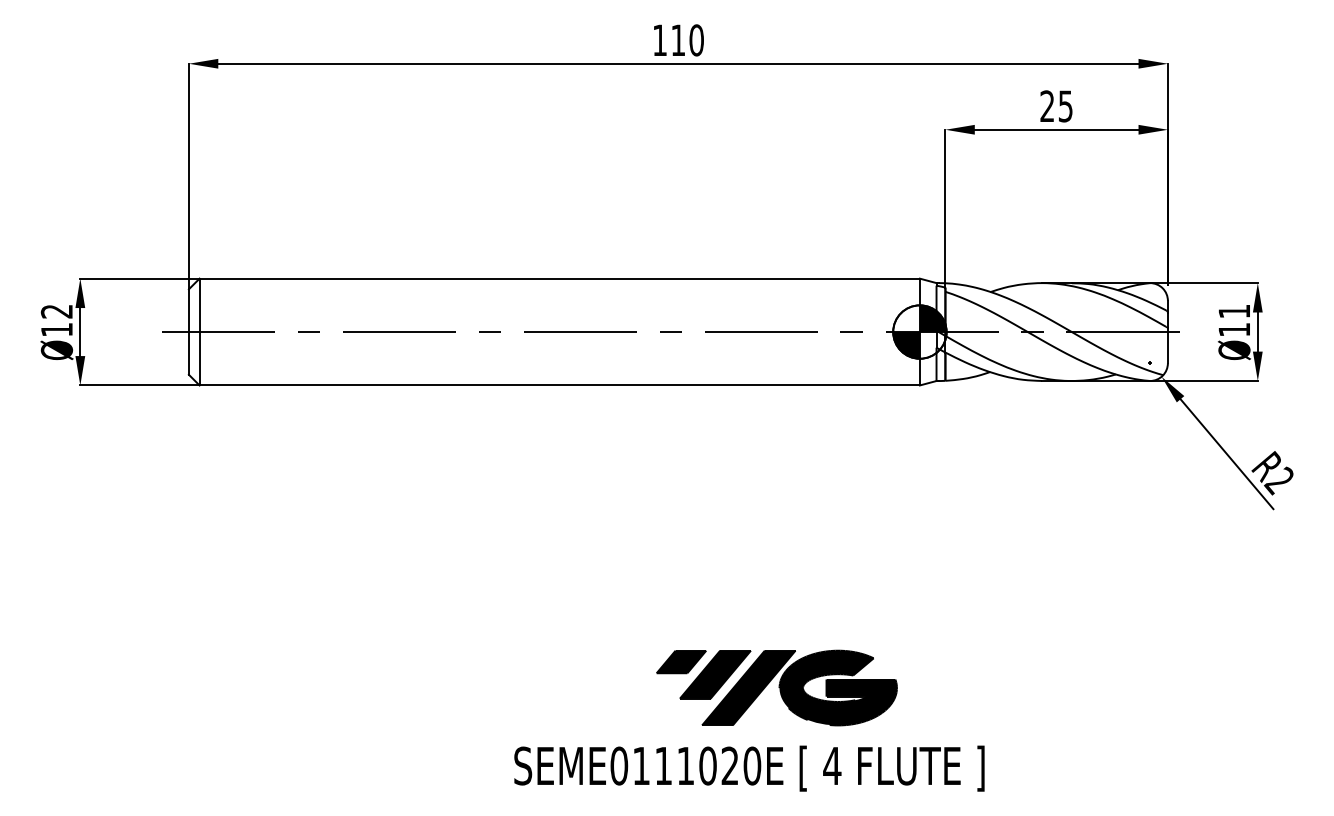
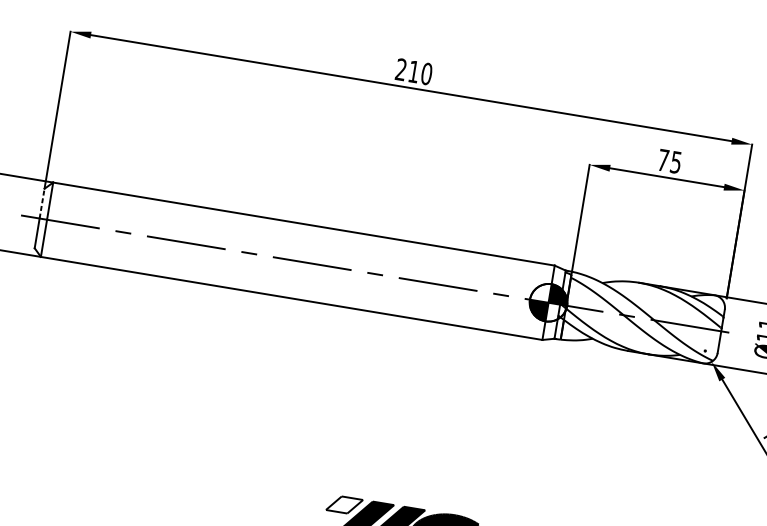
text: (659, 39) -> (400, 69), 110 -> 210
text: (1047, 105) -> (663, 159), 25 -> 75
line: (188, 310) -> (41, 203), solid -> dashed
fill: (681, 661) -> (344, 504), removed

